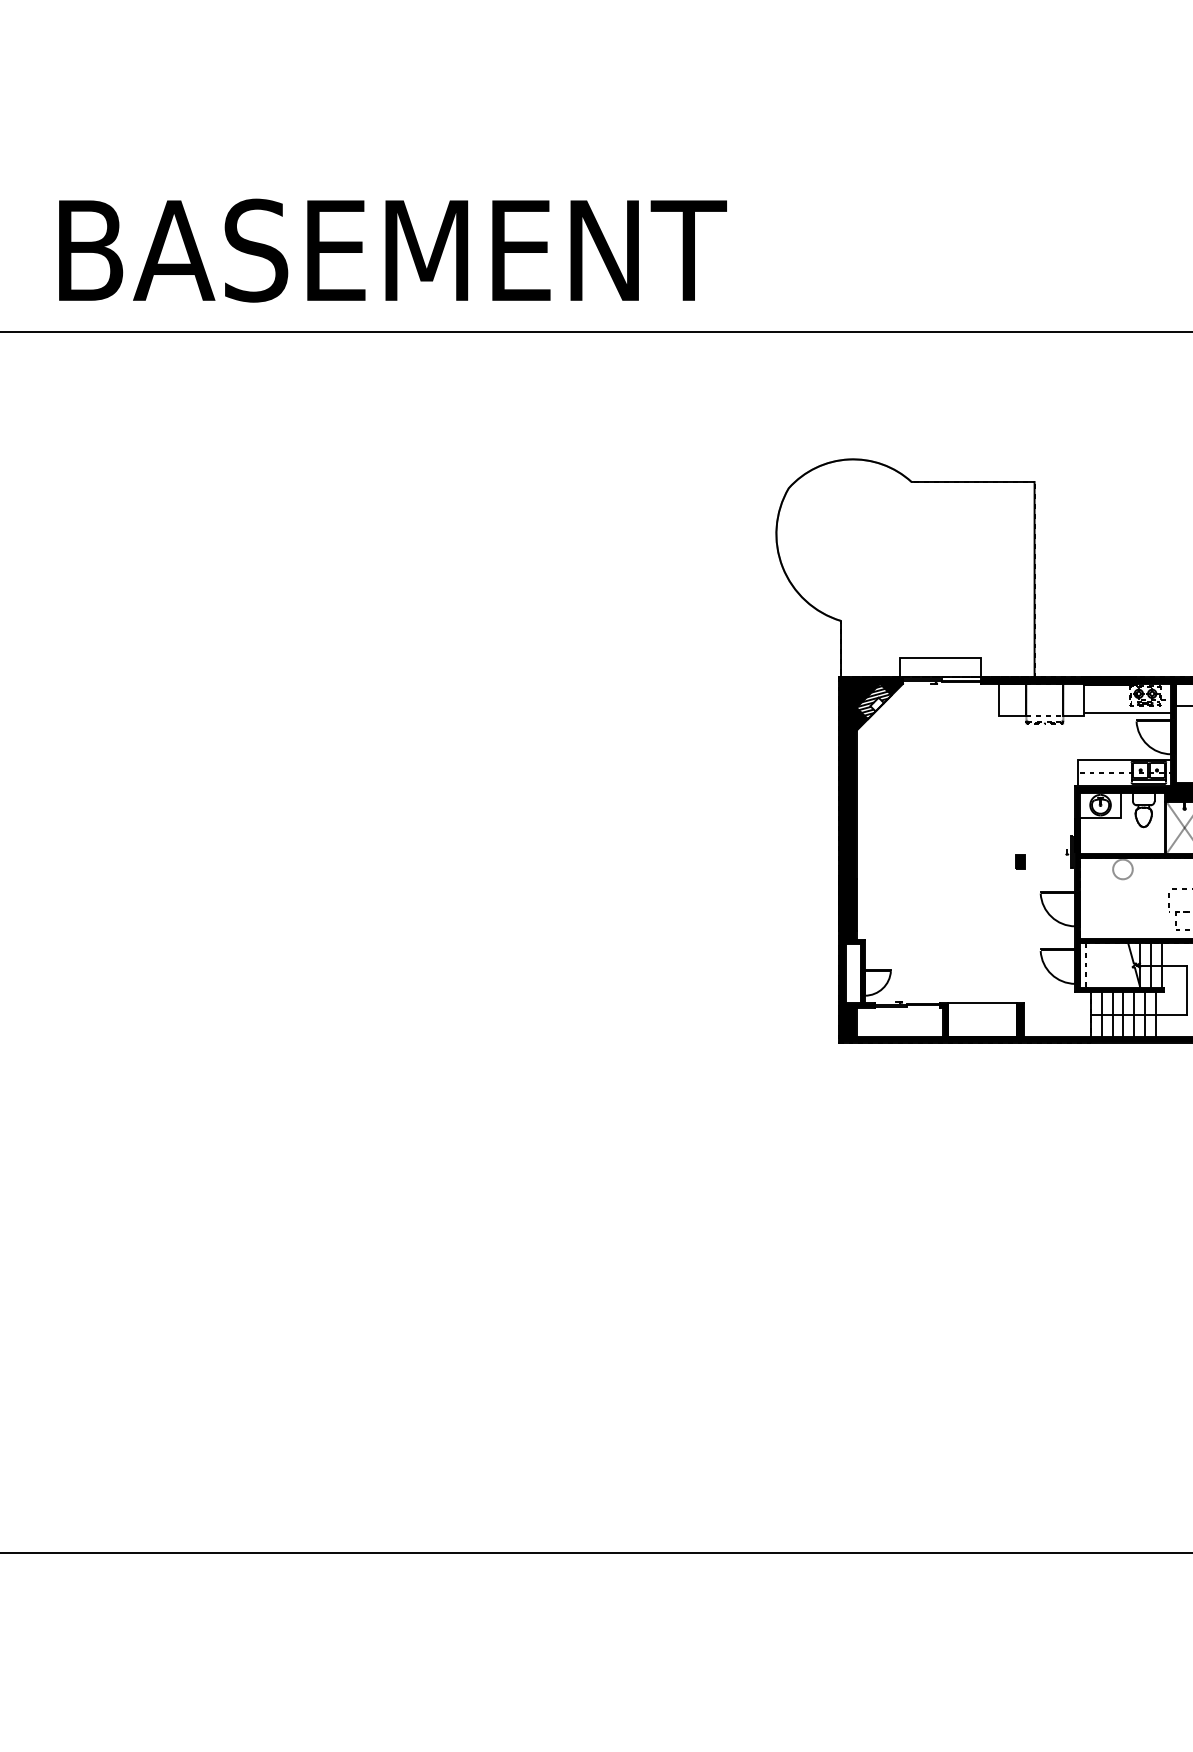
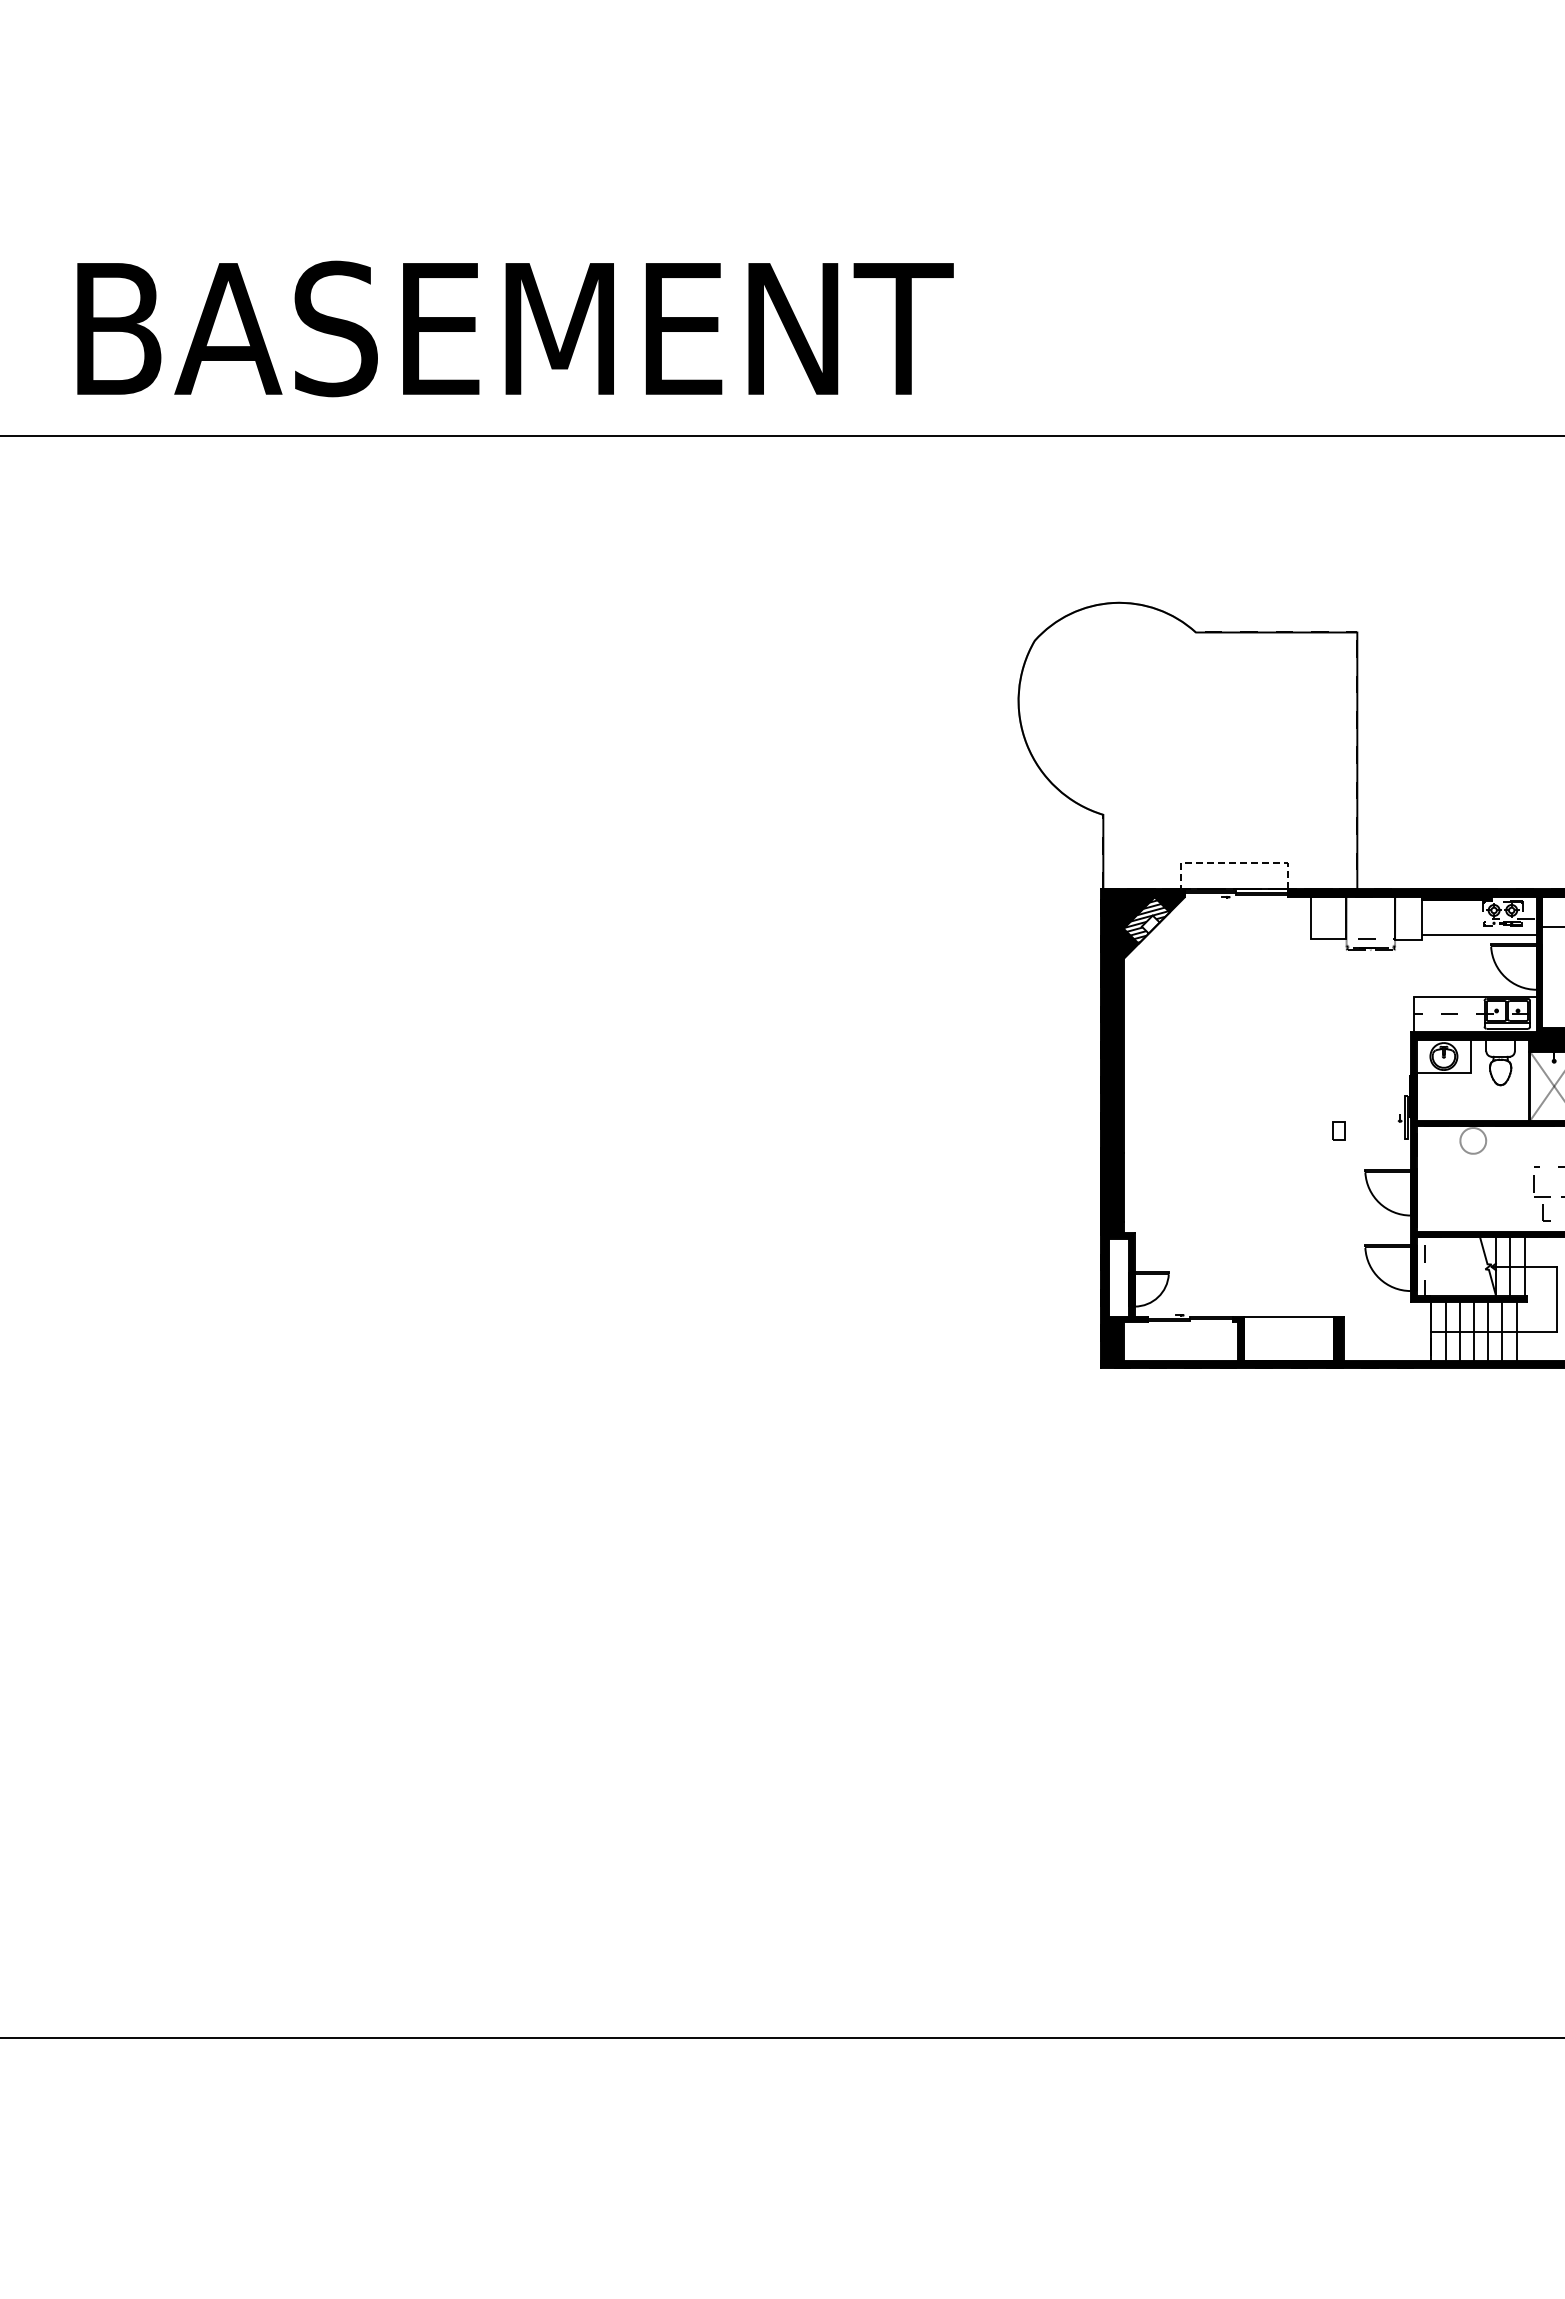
line: (940, 658) -> (1233, 863), solid -> dashed
fill: (1020, 861) -> (1338, 1130), removed

